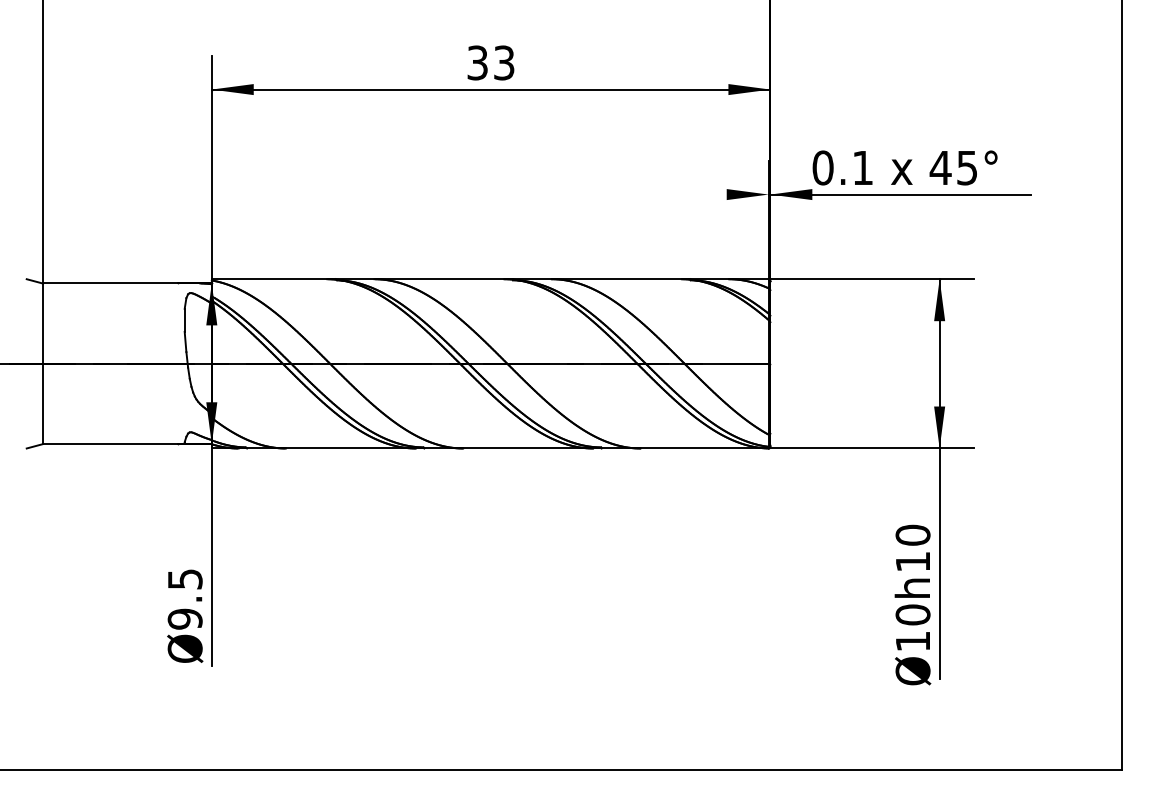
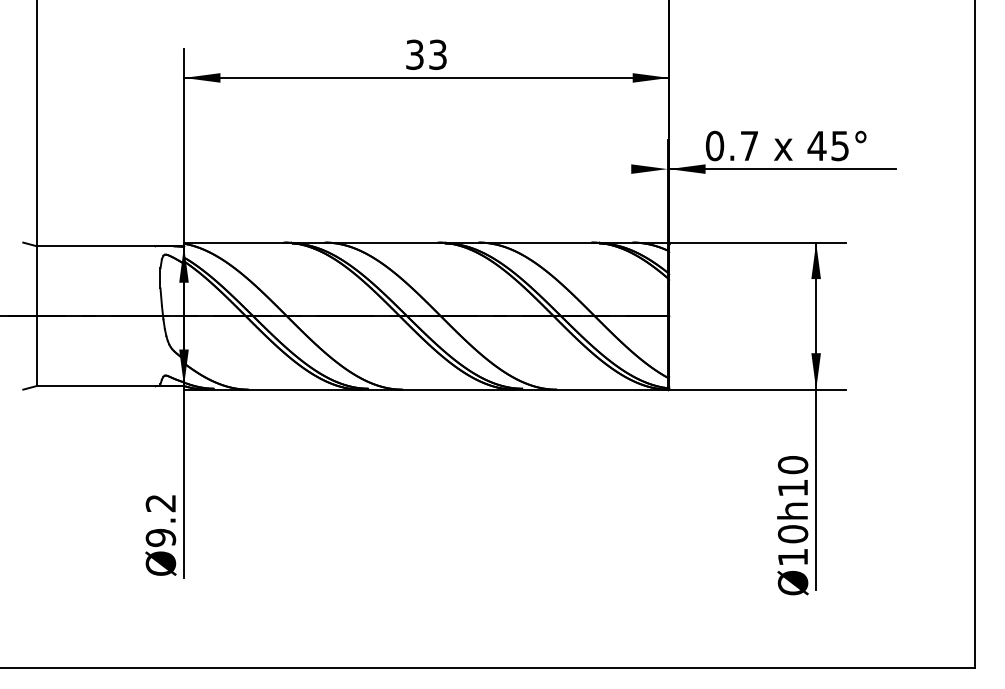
text: (862, 167) -> (749, 145), 0.1 -> 0.7
text: (184, 579) -> (160, 503), Ø9.5 -> Ø9.2

